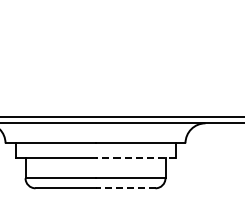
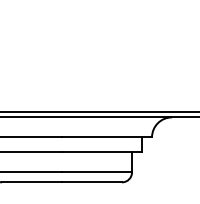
line: (135, 158) -> (102, 152), dashed -> solid
line: (125, 188) -> (92, 182), dashed -> solid

